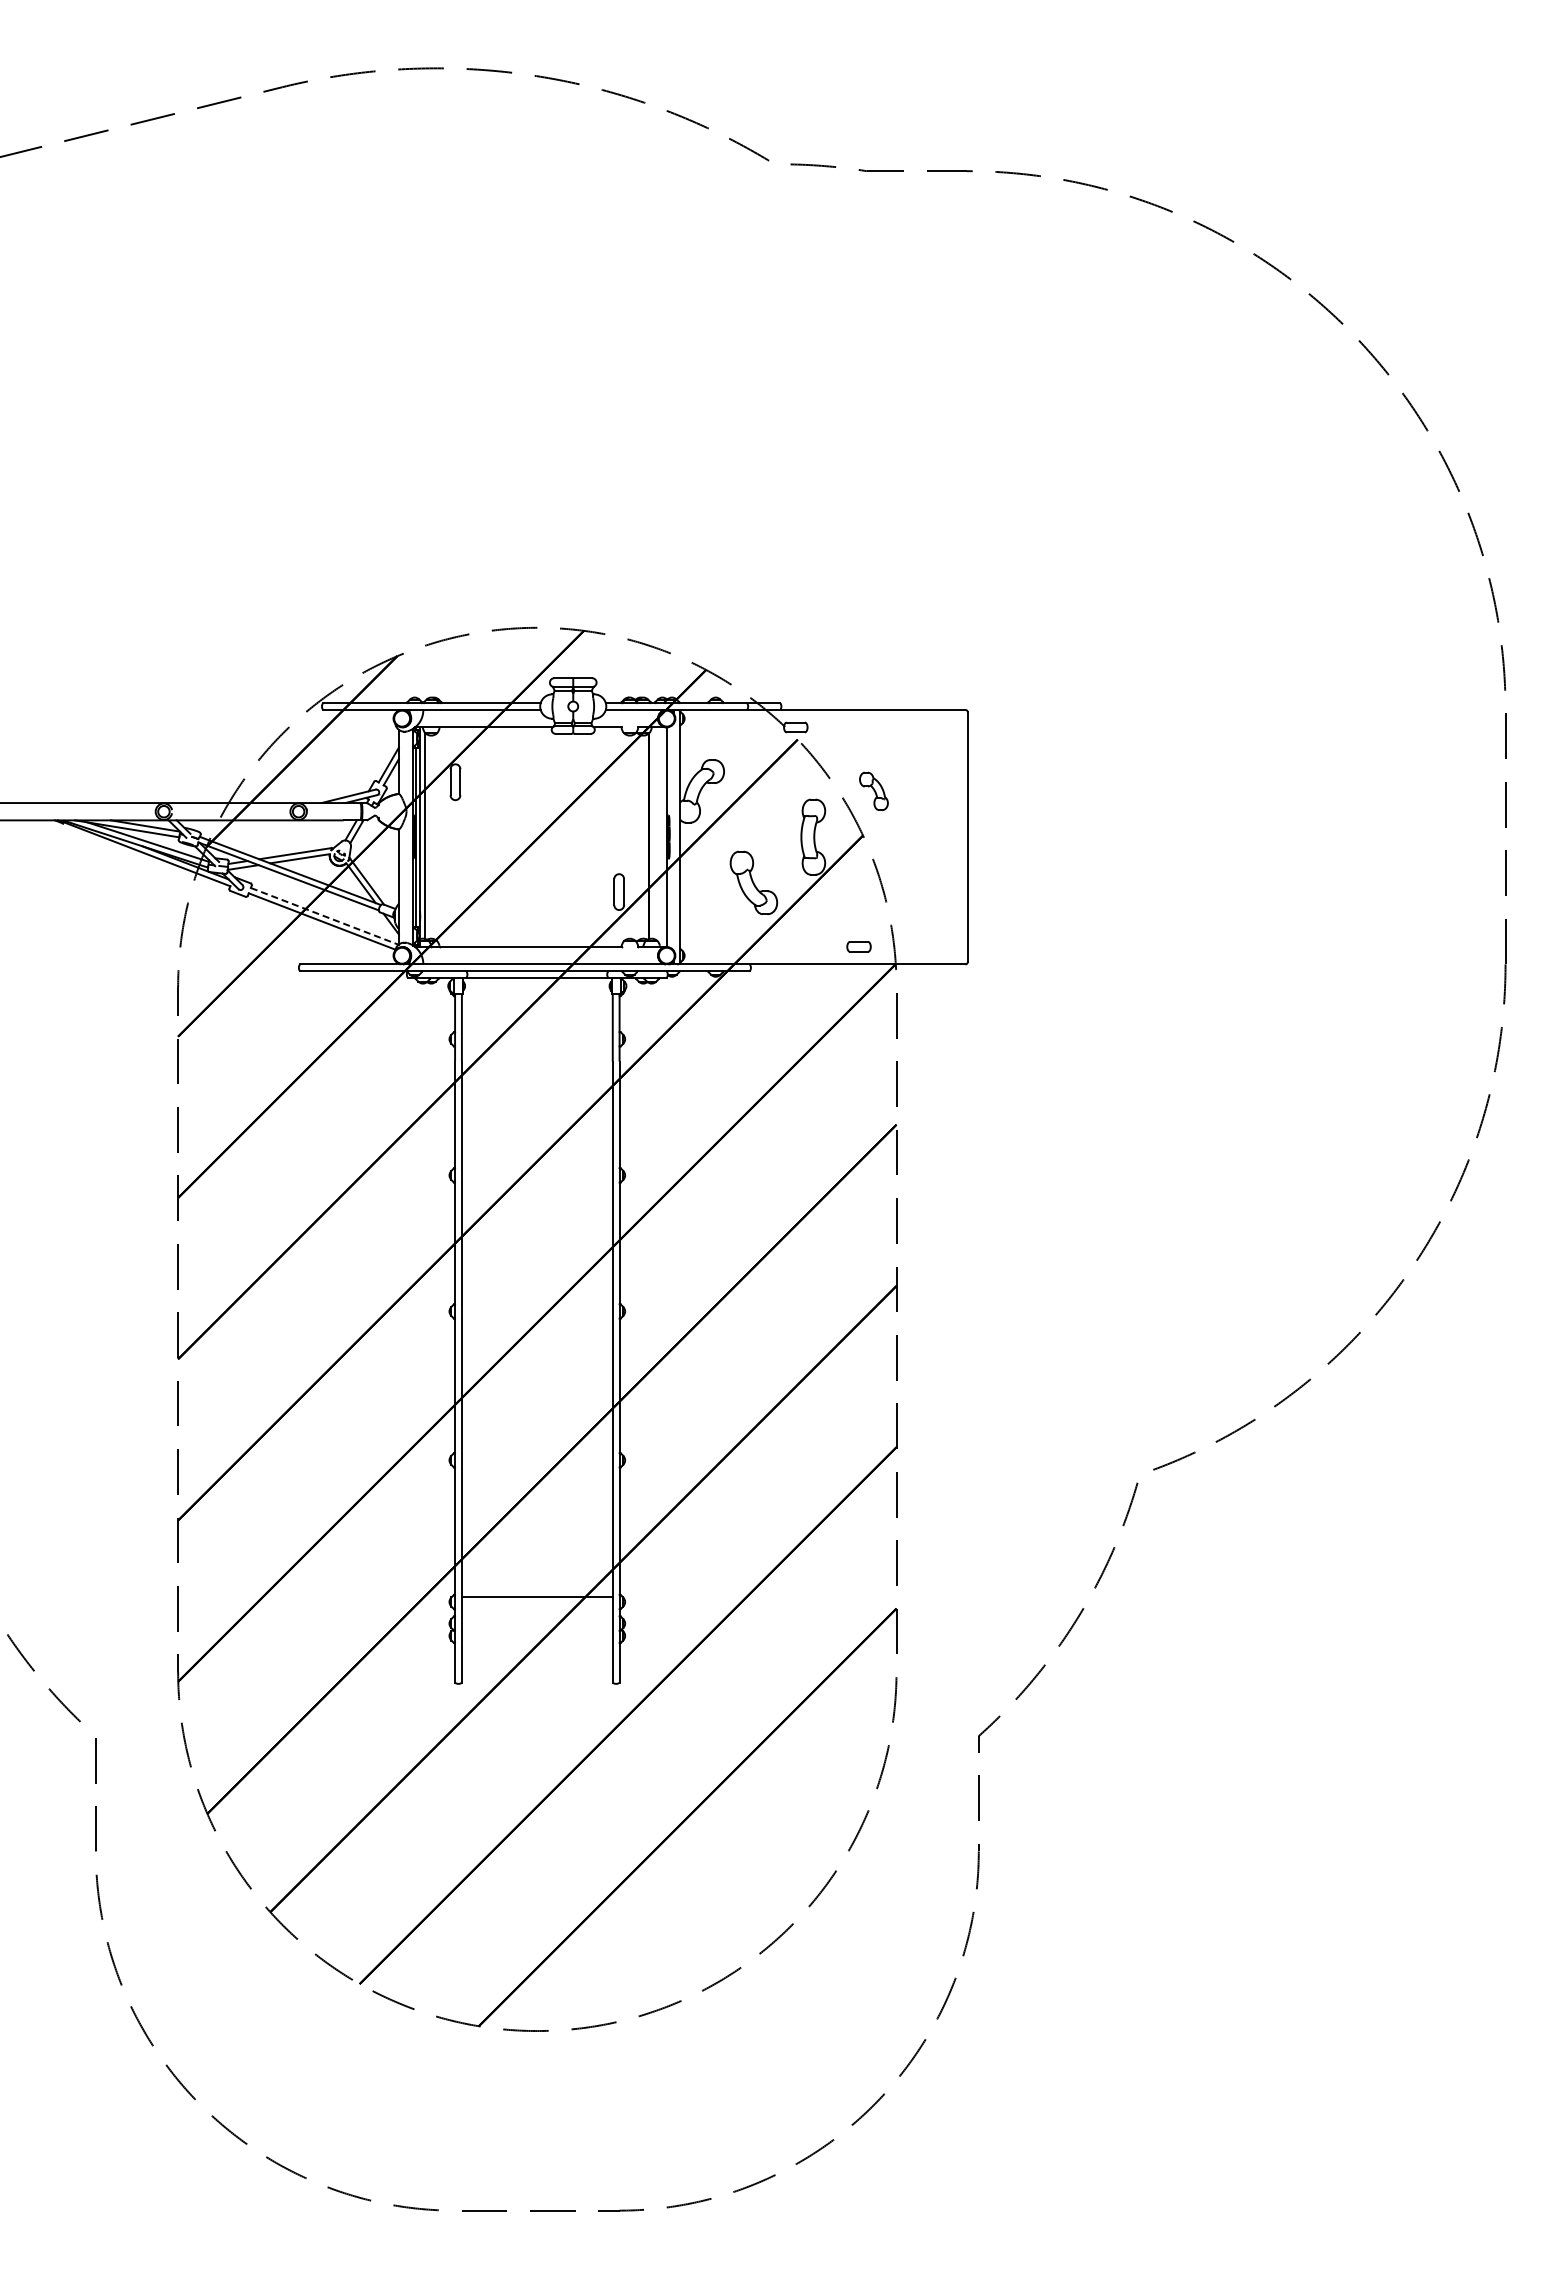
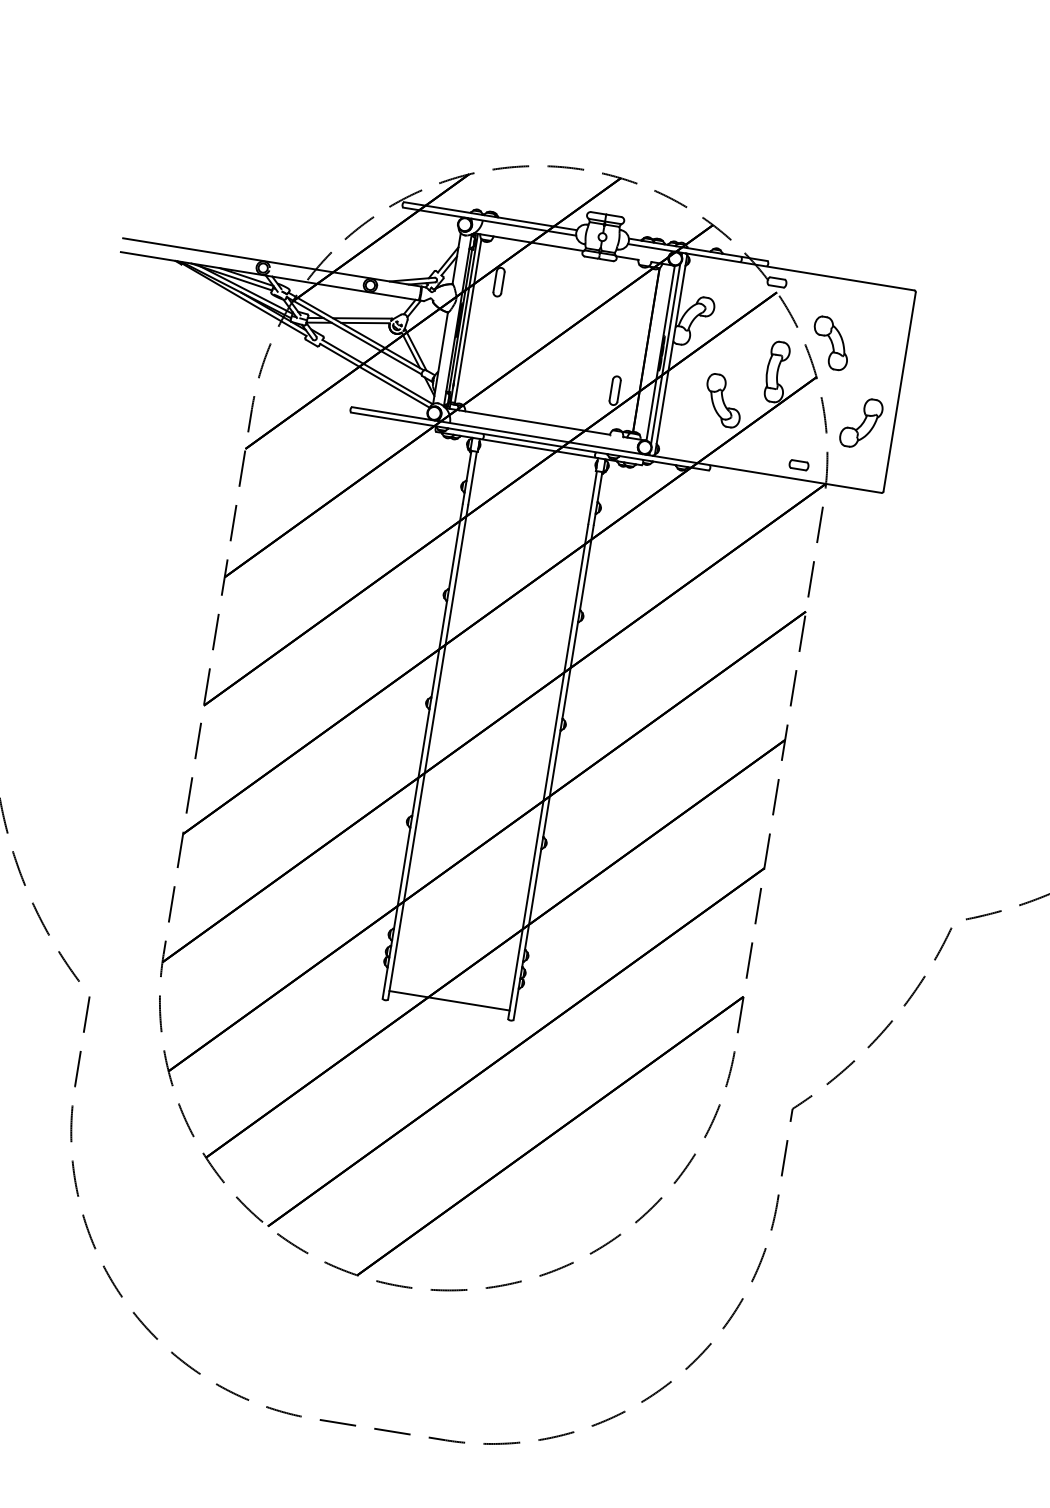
part: (873, 791) -> (830, 343), size x1.67
line: (673, 836) -> (665, 353), added
part: (926, 882) -> (861, 422), added
line: (325, 916) -> (378, 372), dashed -> solid
line: (536, 1596) -> (448, 1000), moved

